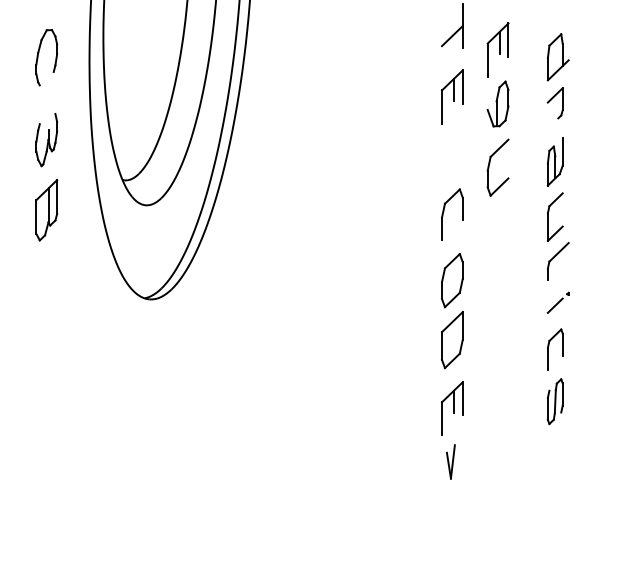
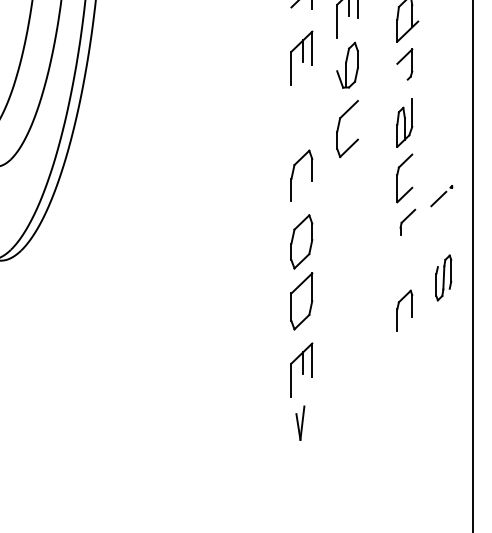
part: (558, 261) -> (408, 222), size x0.7
part: (557, 302) -> (441, 195), moved
part: (554, 401) -> (443, 277), moved

